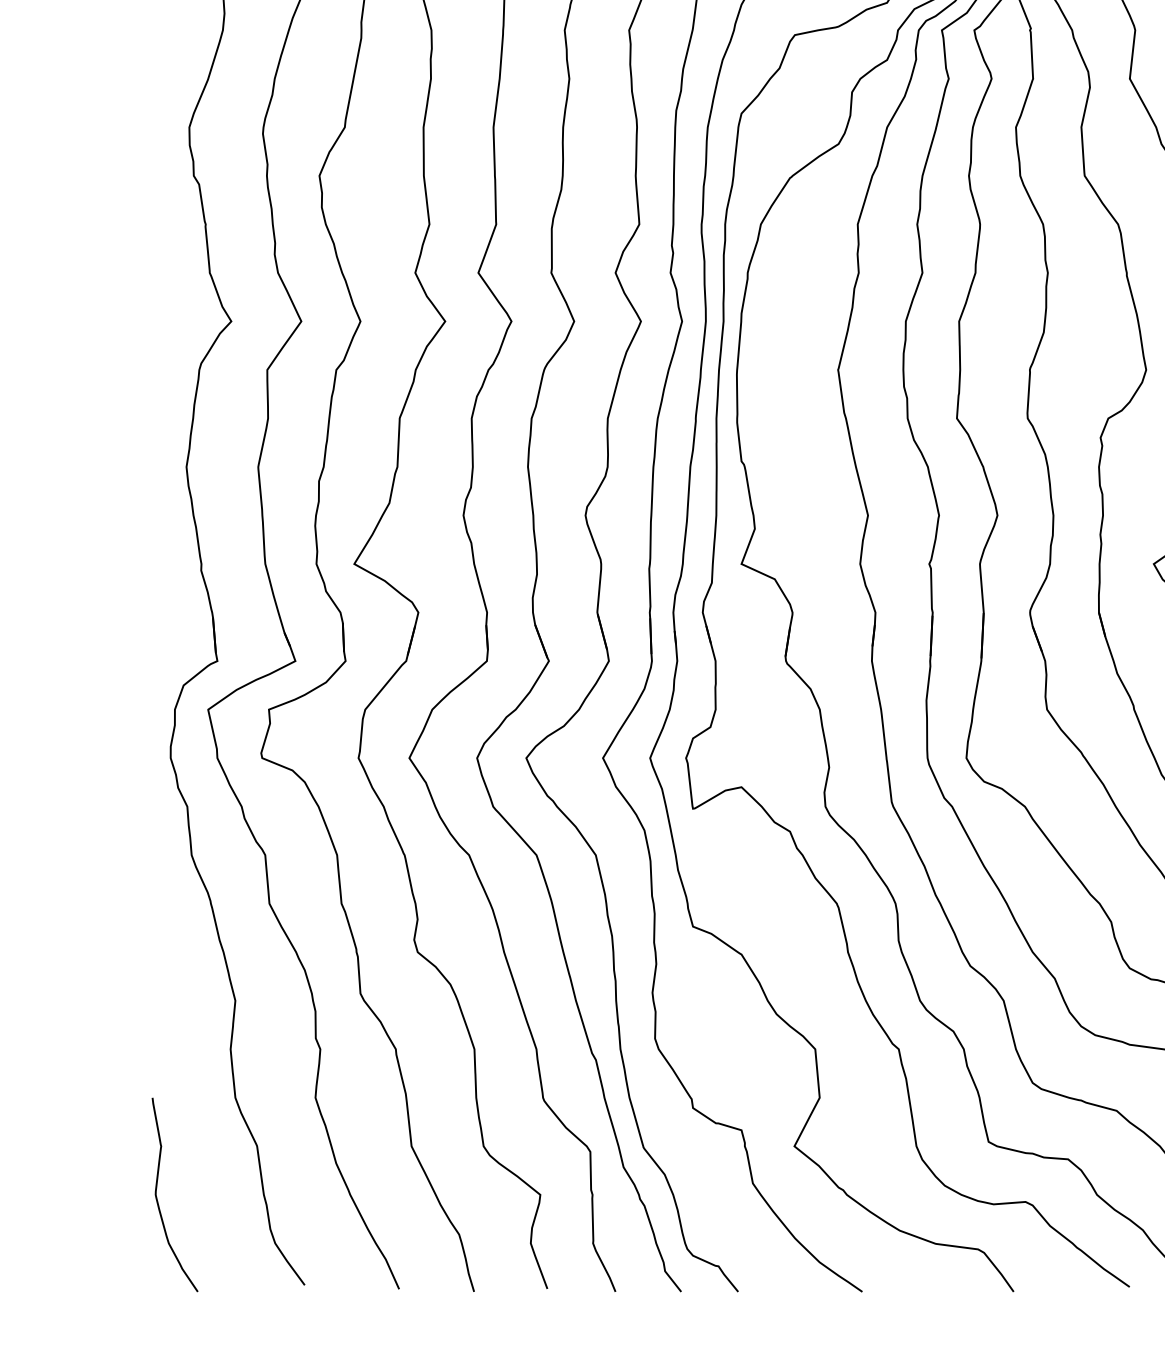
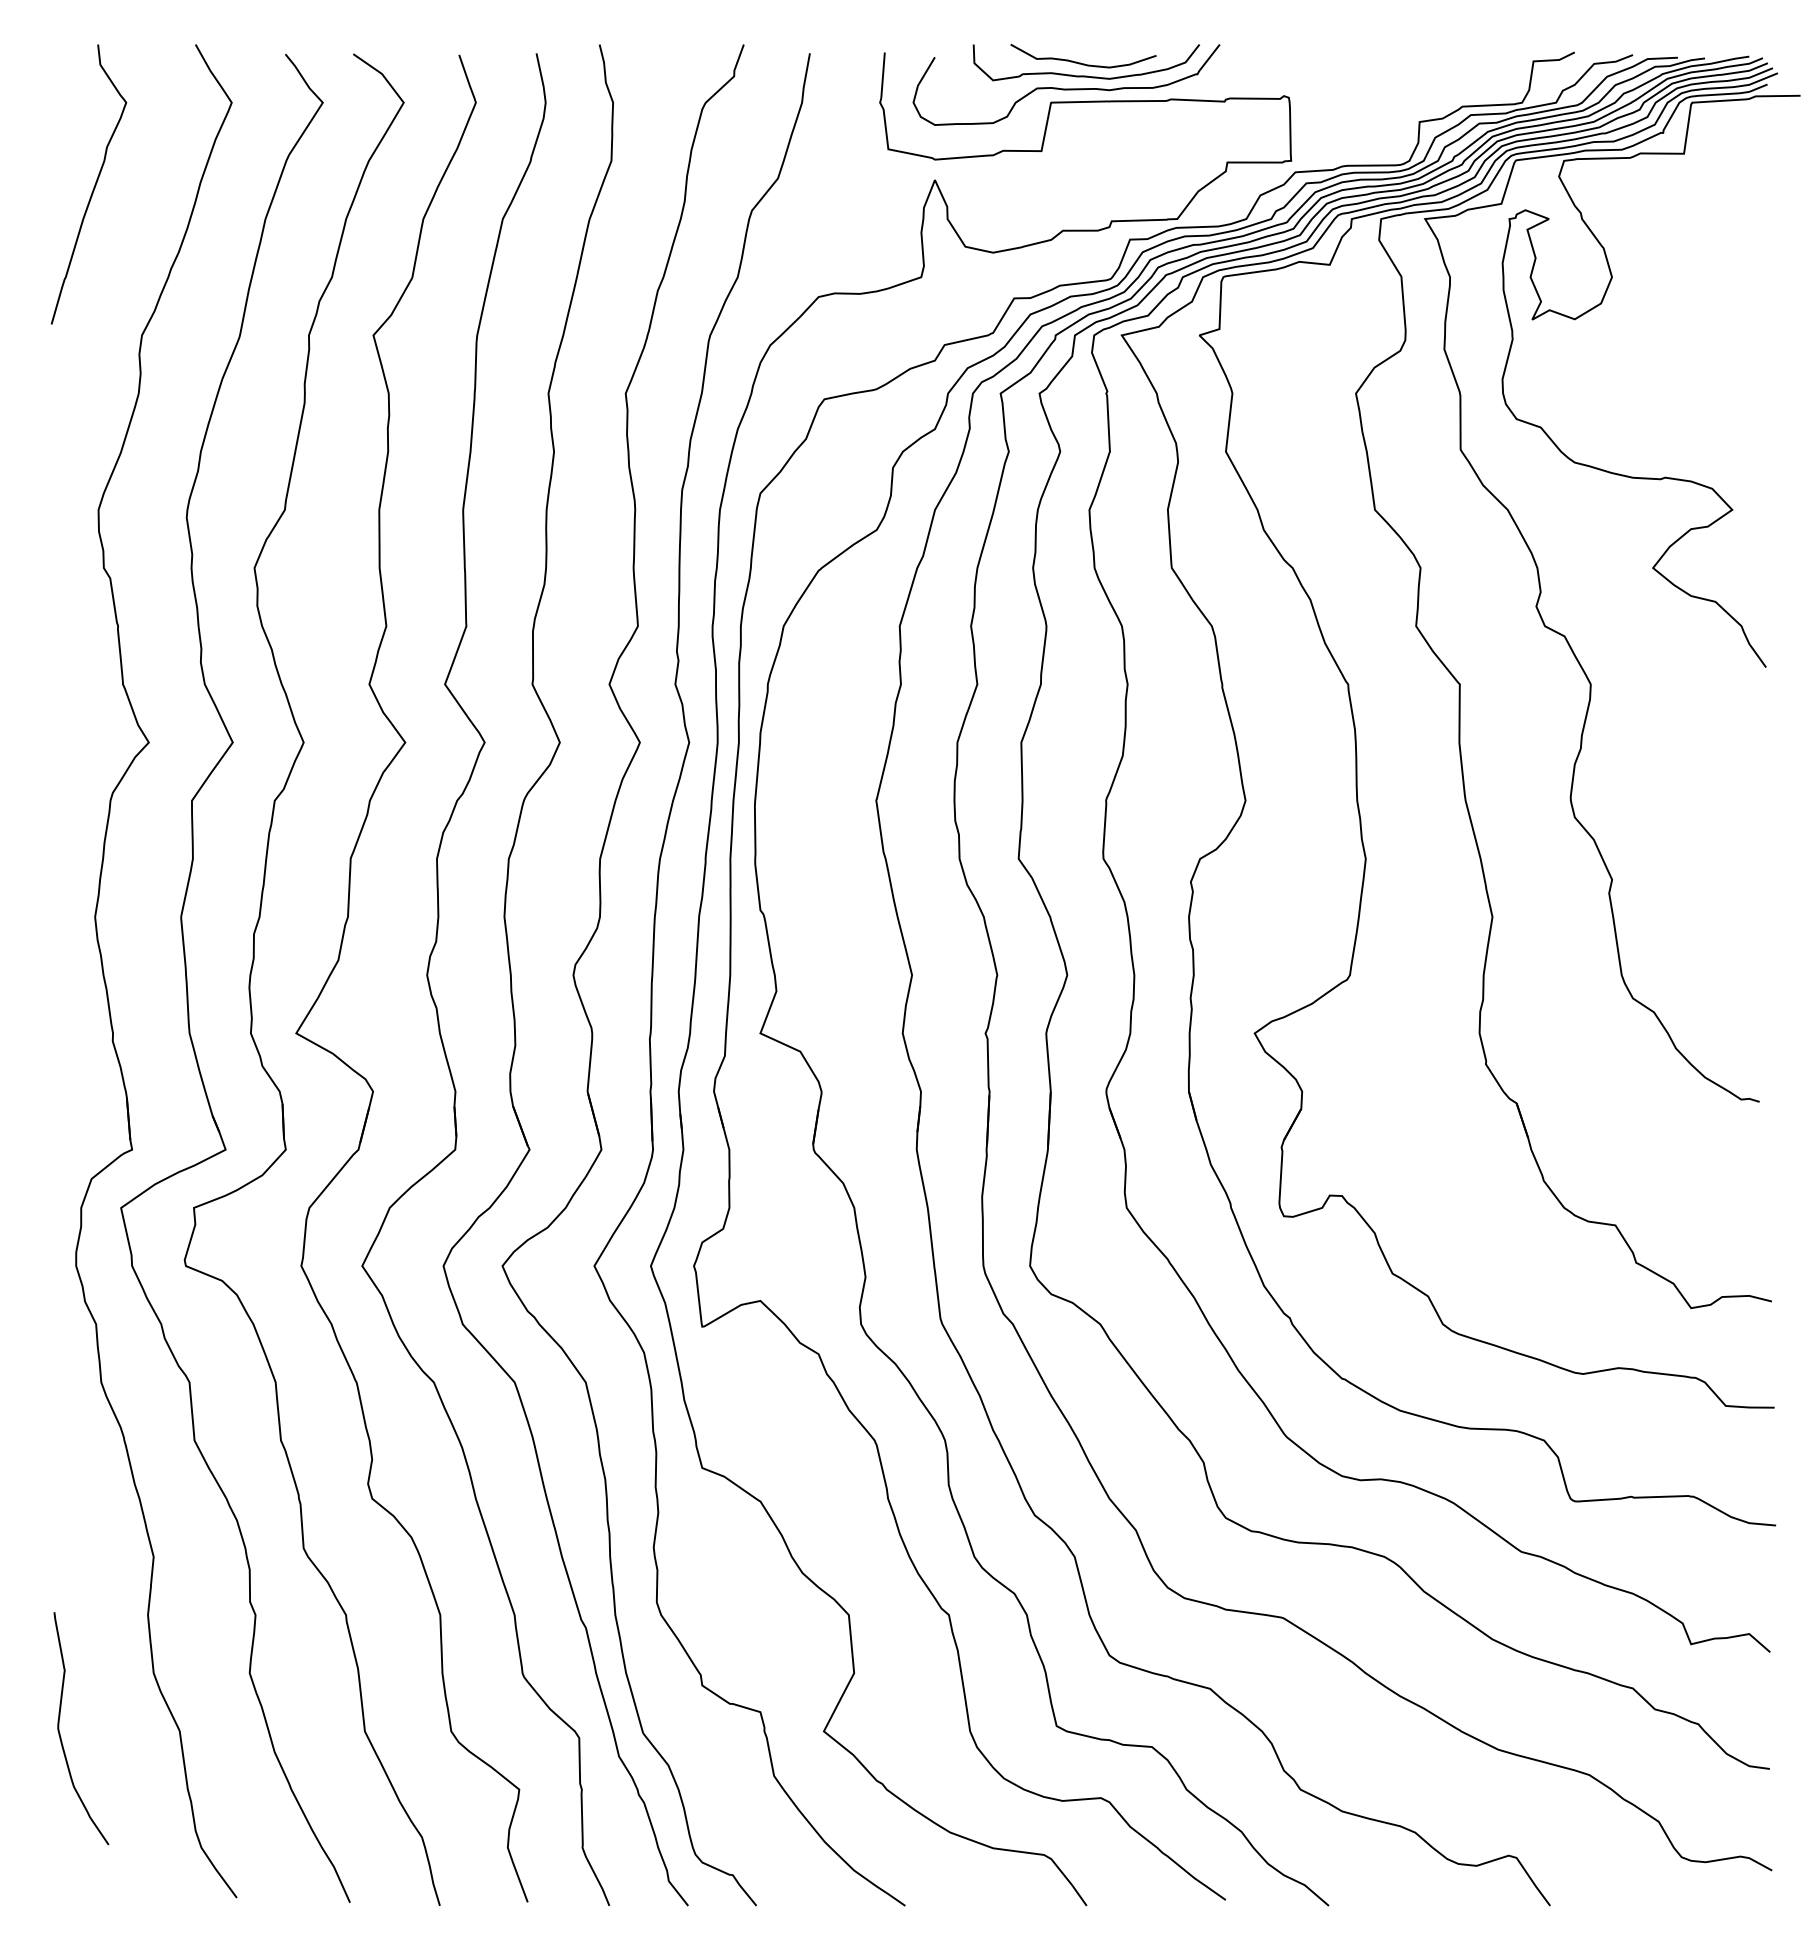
curve: (157, 1198) -> (60, 1733), moved

